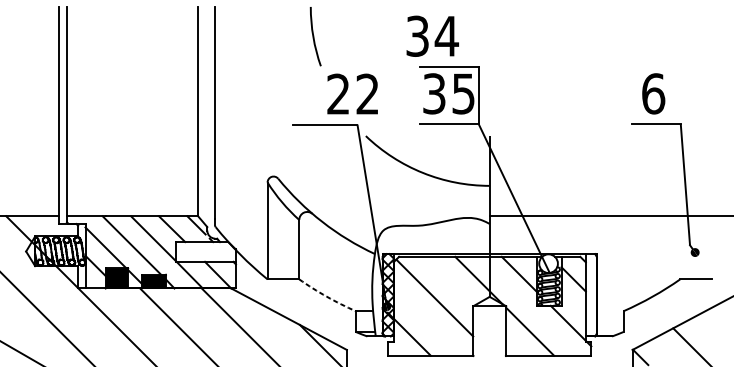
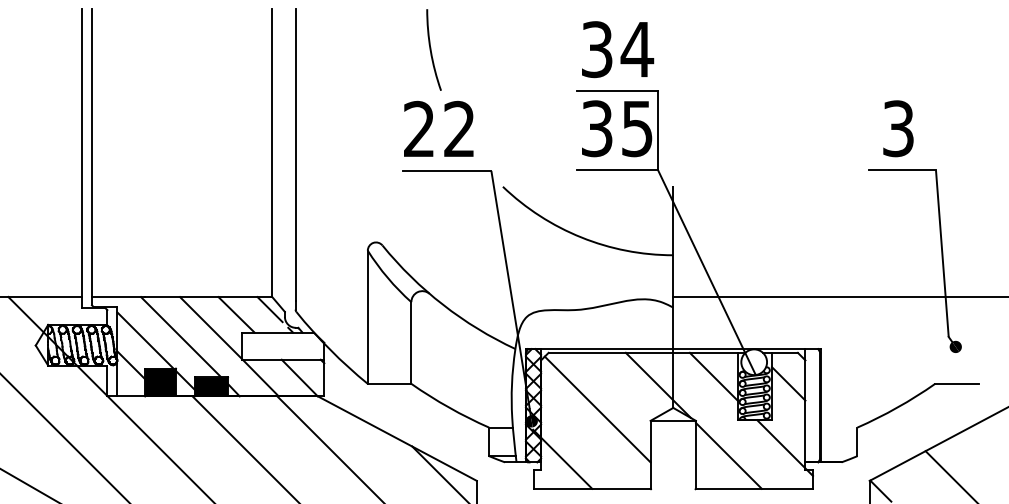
text: (433, 36) -> (618, 49), moved
text: (352, 93) -> (438, 128), moved
text: (653, 93) -> (898, 128), 6 -> 3
arc: (327, 296) -> (449, 407), dashed -> solid

